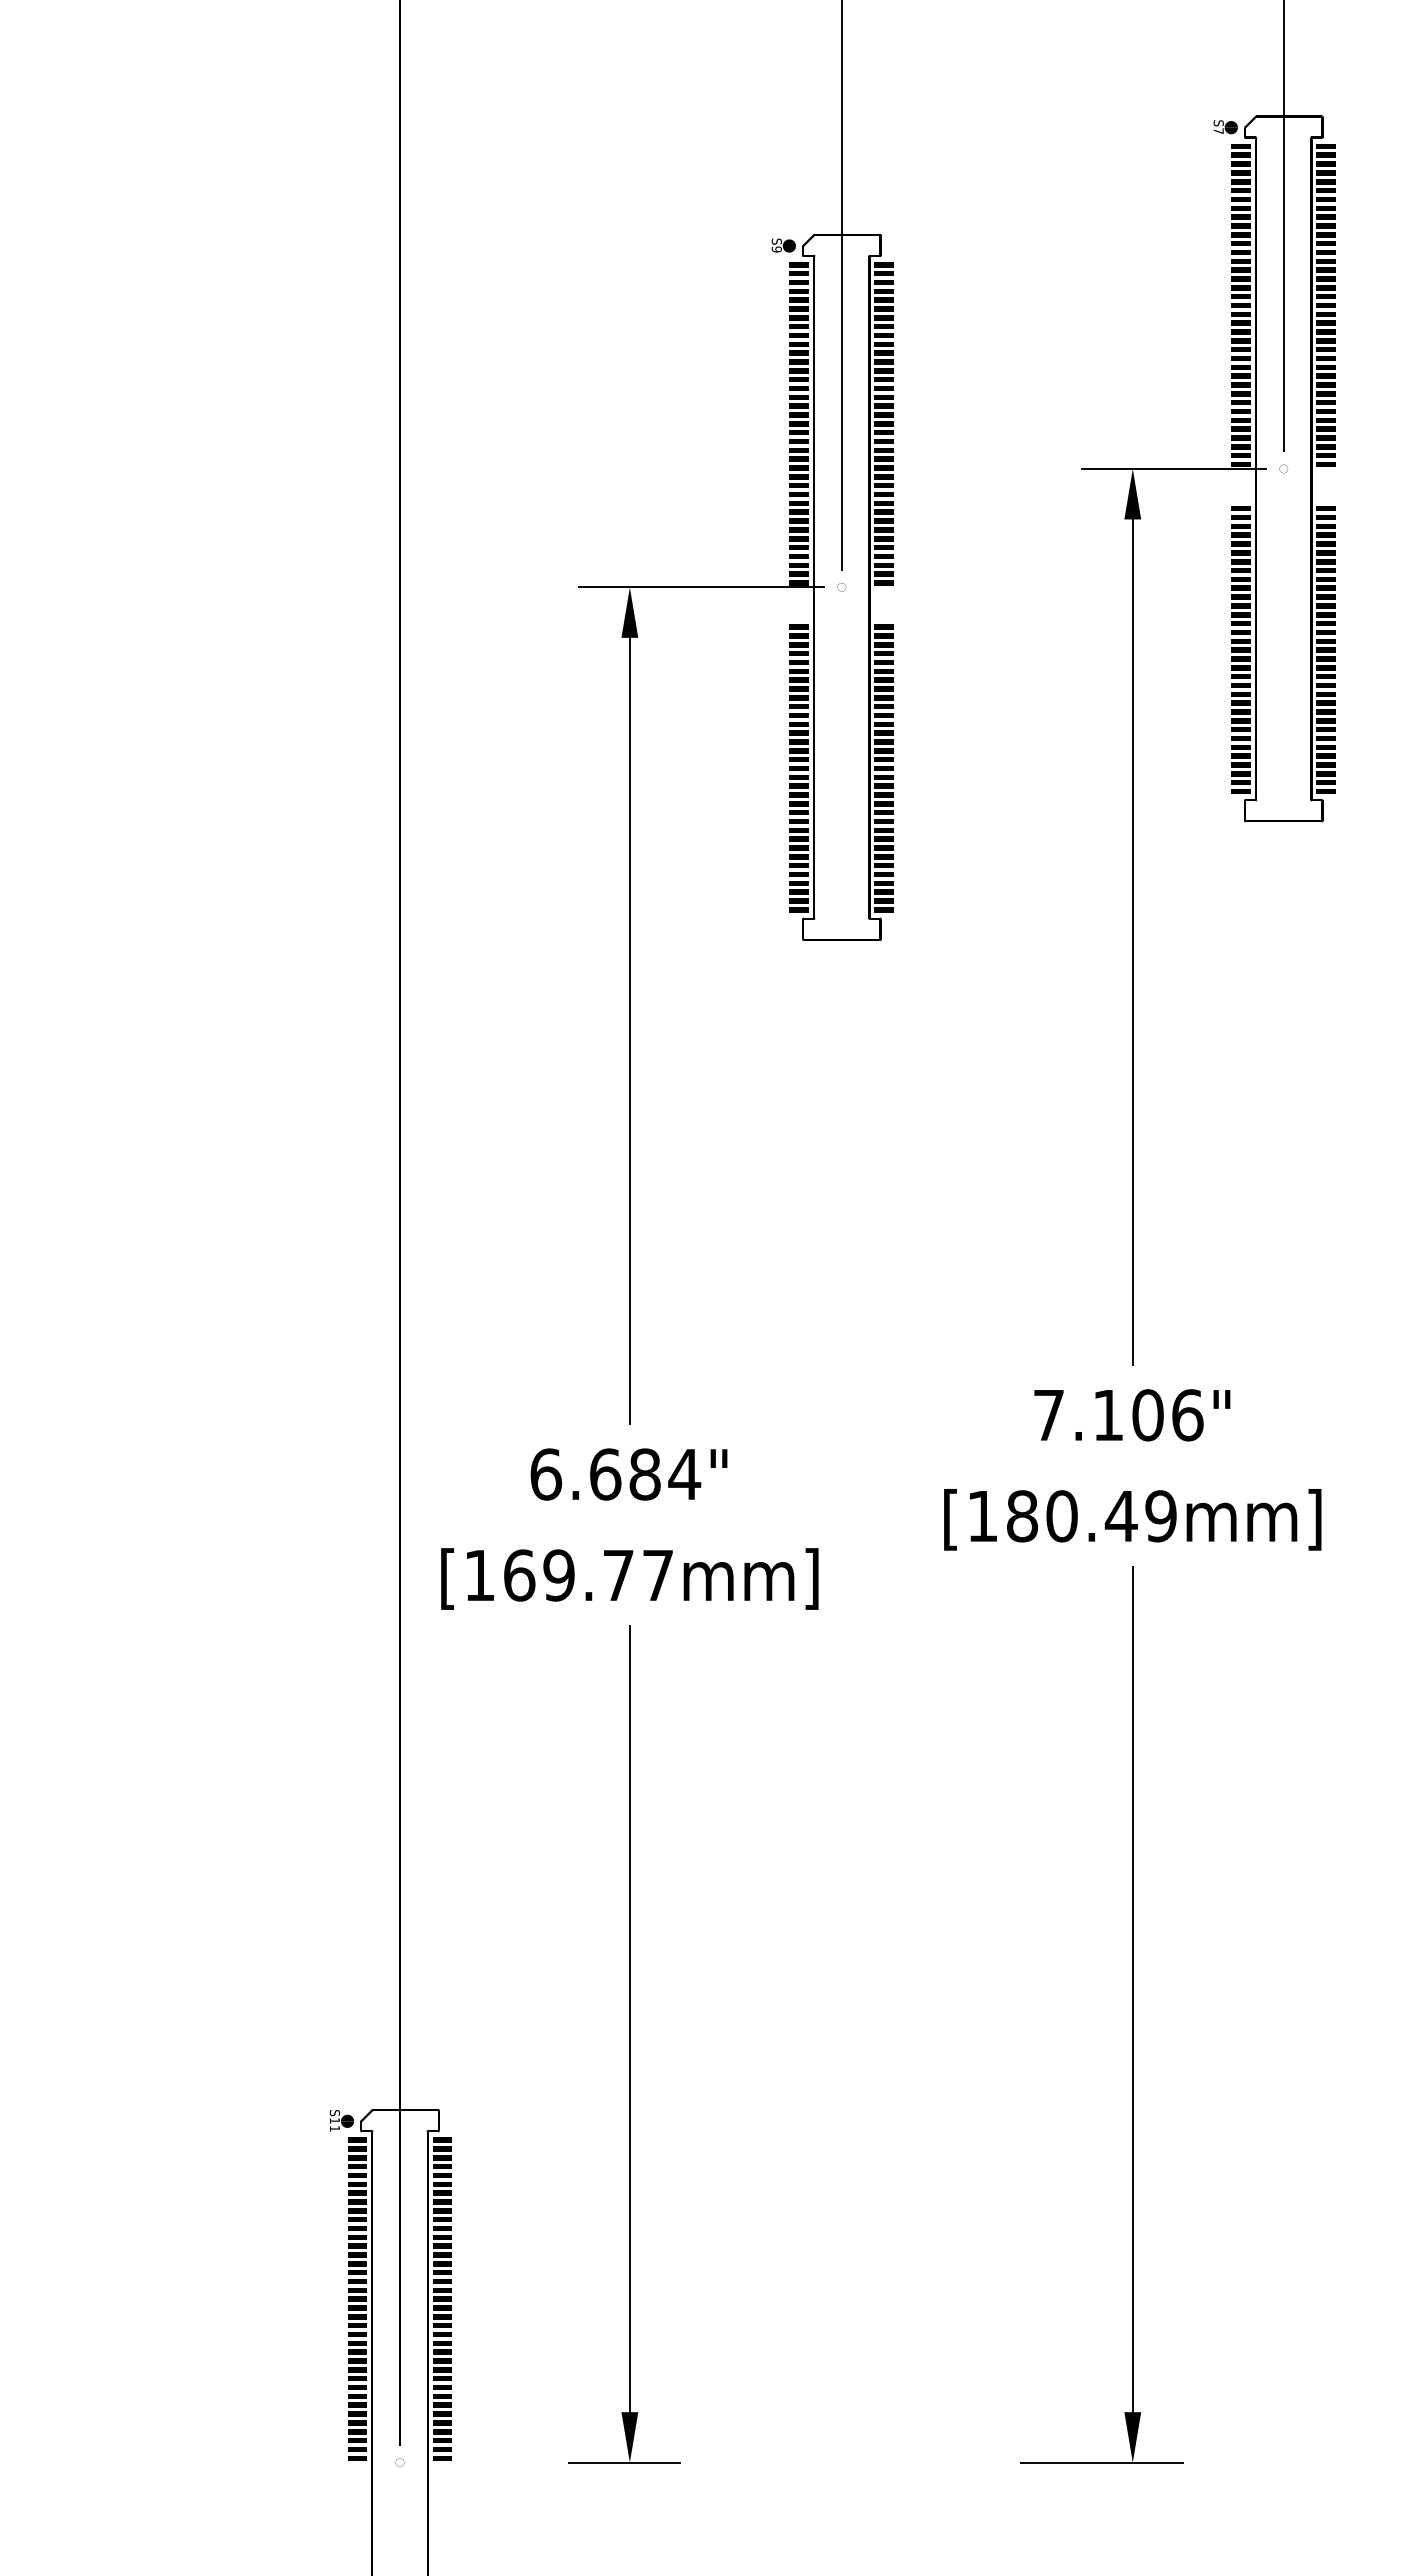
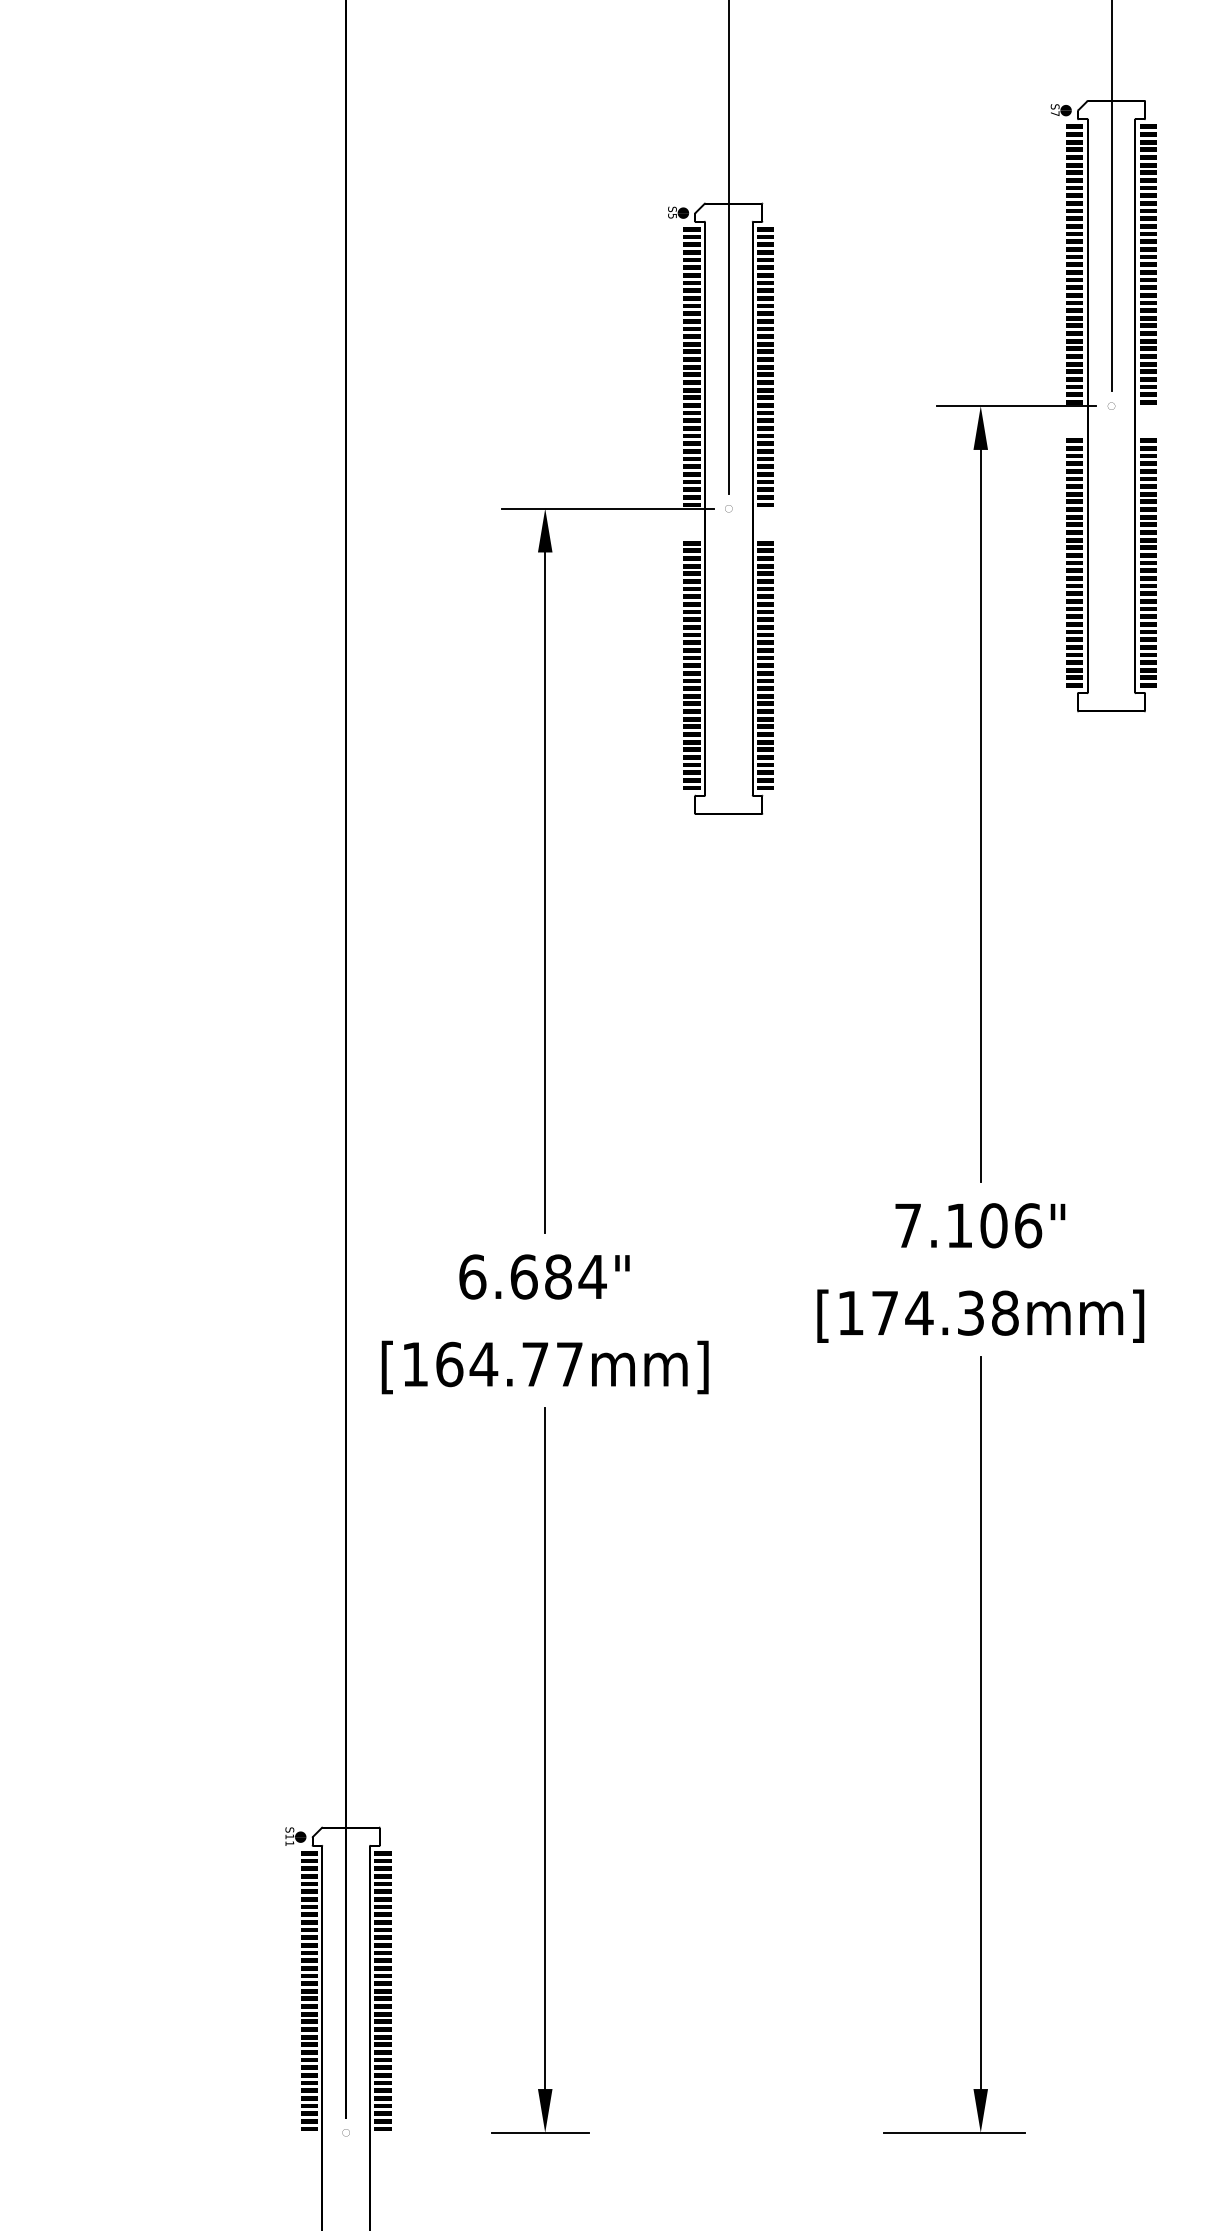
text: (776, 249) -> (672, 216), S9 -> S5
text: (1091, 1516) -> (945, 1313), [180.49mm] -> [174.38mm]
text: (558, 1575) -> (483, 1364), [169.77mm] -> [164.77mm]

